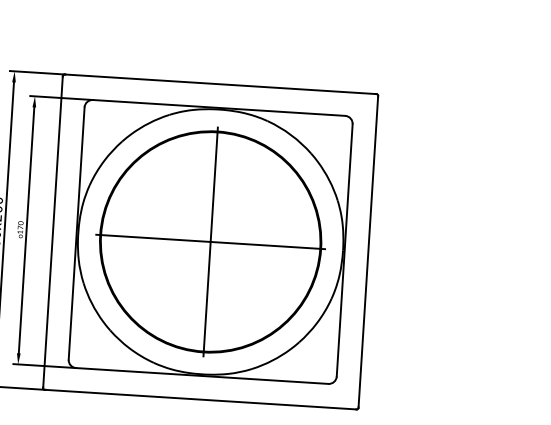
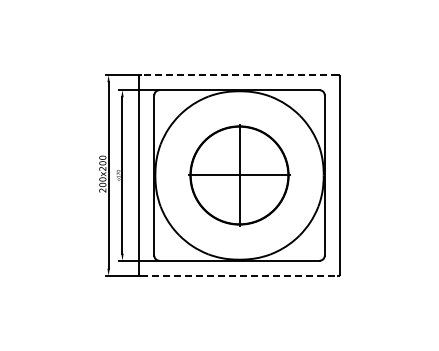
line: (220, 84) -> (239, 75), solid -> dashed
part: (210, 241) -> (239, 175), size x0.7
line: (200, 399) -> (239, 275), solid -> dashed

